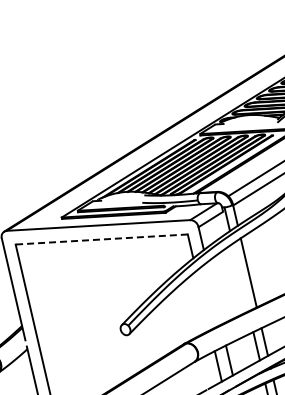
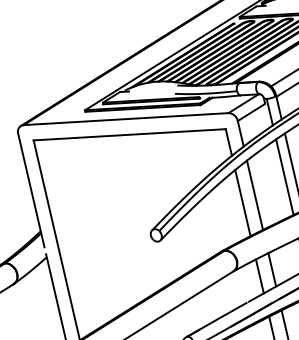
line: (101, 239) -> (129, 134), dashed -> solid
line: (240, 277) -> (284, 177), added
line: (213, 293) -> (254, 195), added
line: (203, 300) -> (243, 202), added

